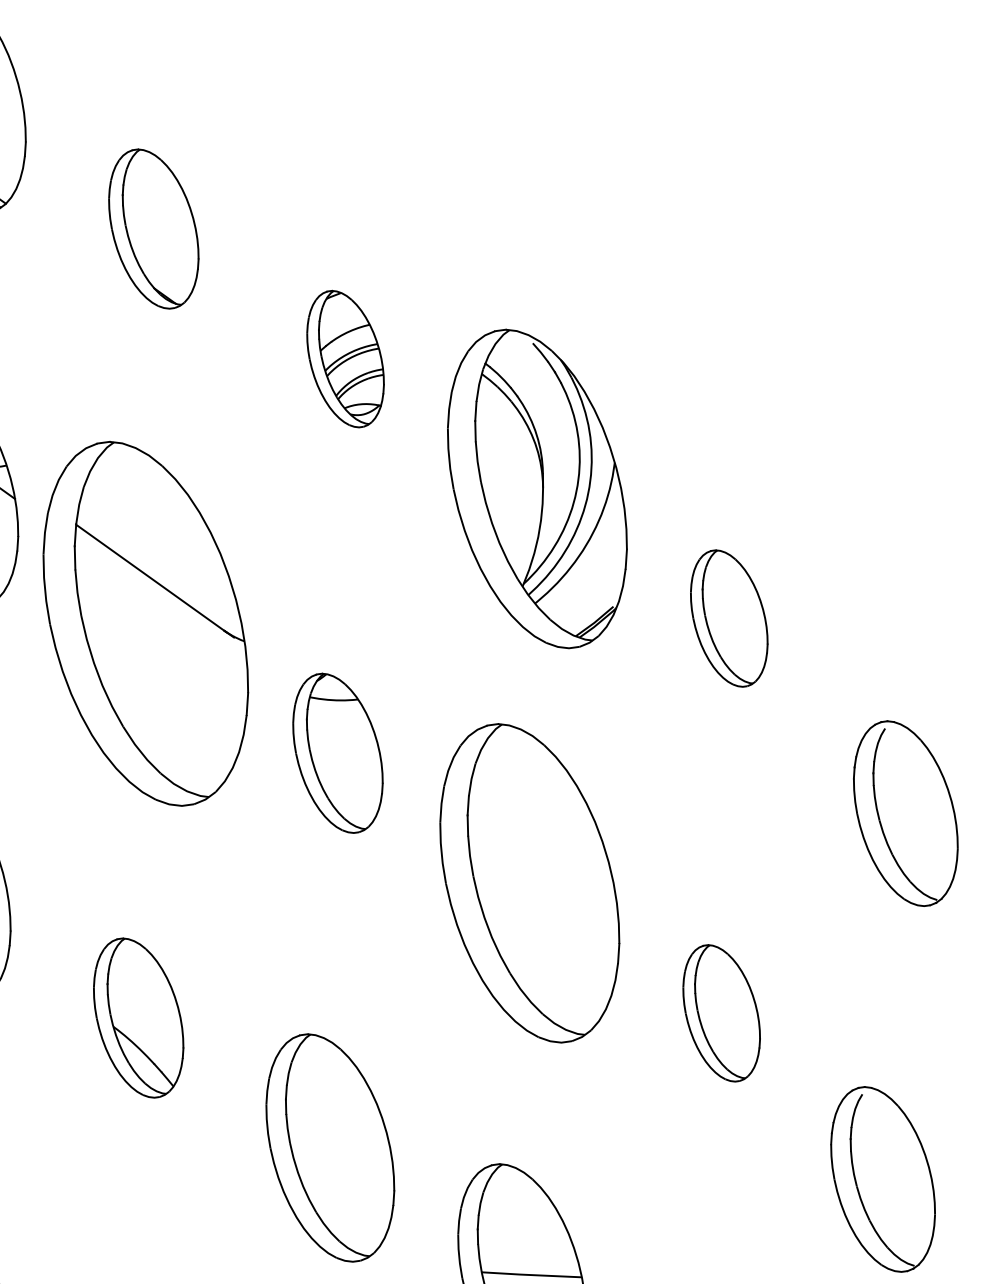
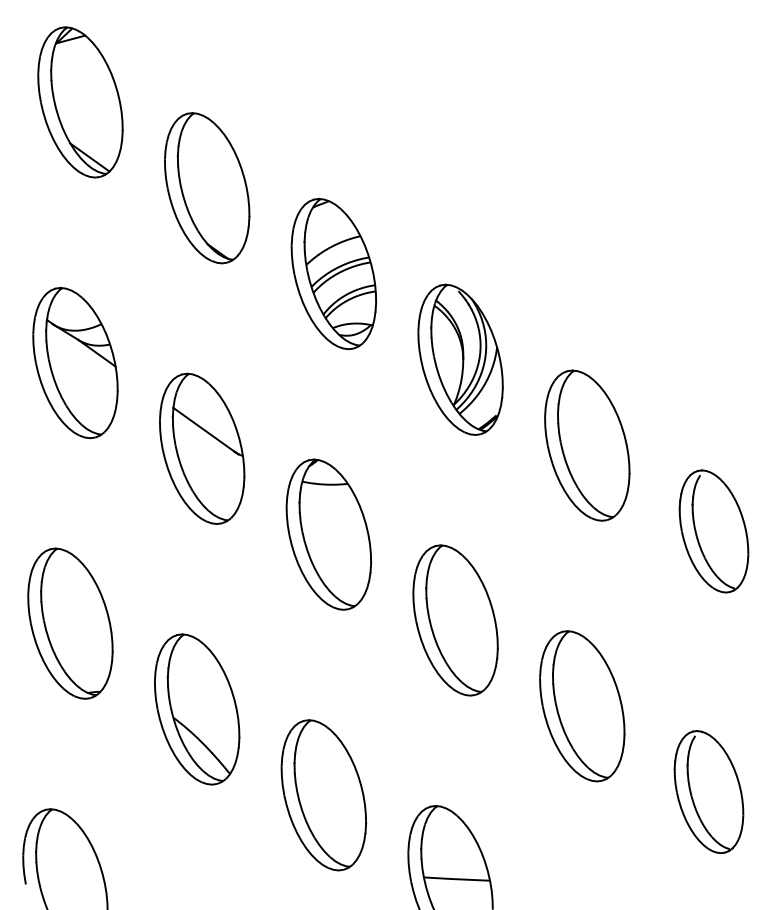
part: (154, 229) -> (207, 188), size x1.43
part: (344, 359) -> (333, 274), size x1.67
part: (537, 488) -> (460, 359), size x0.71
part: (729, 618) -> (587, 445), size x1.67
part: (146, 622) -> (202, 448), size x0.62
part: (337, 753) -> (328, 534), size x1.43
part: (905, 813) -> (713, 531), moved
part: (529, 883) -> (455, 620), size x0.71
part: (721, 1013) -> (582, 706), size x1.67
part: (139, 1018) -> (197, 709), size x1.43
part: (882, 1178) -> (708, 791), moved

